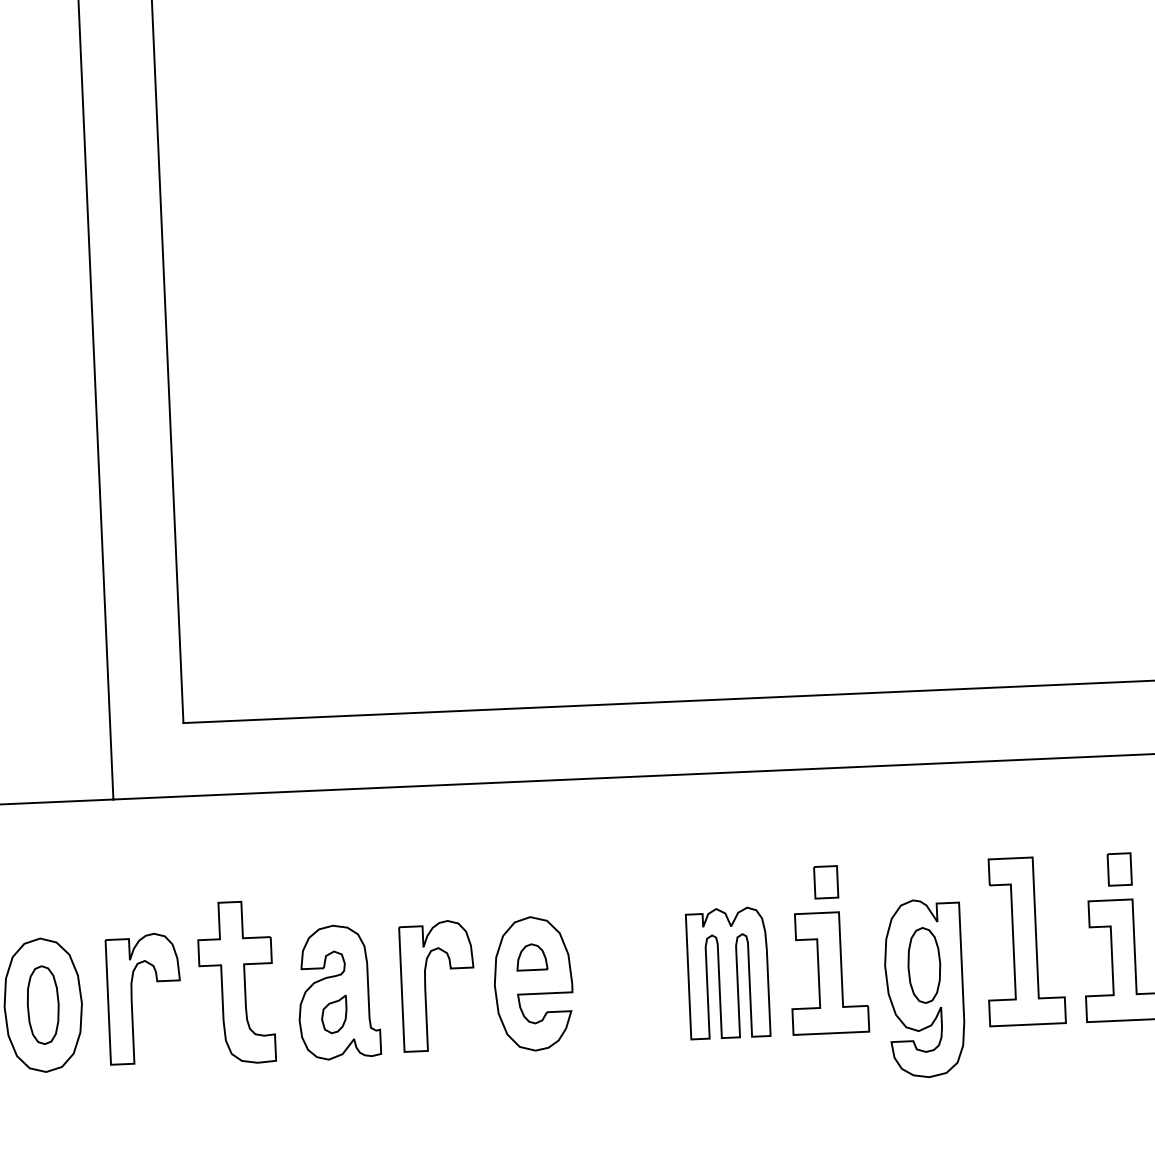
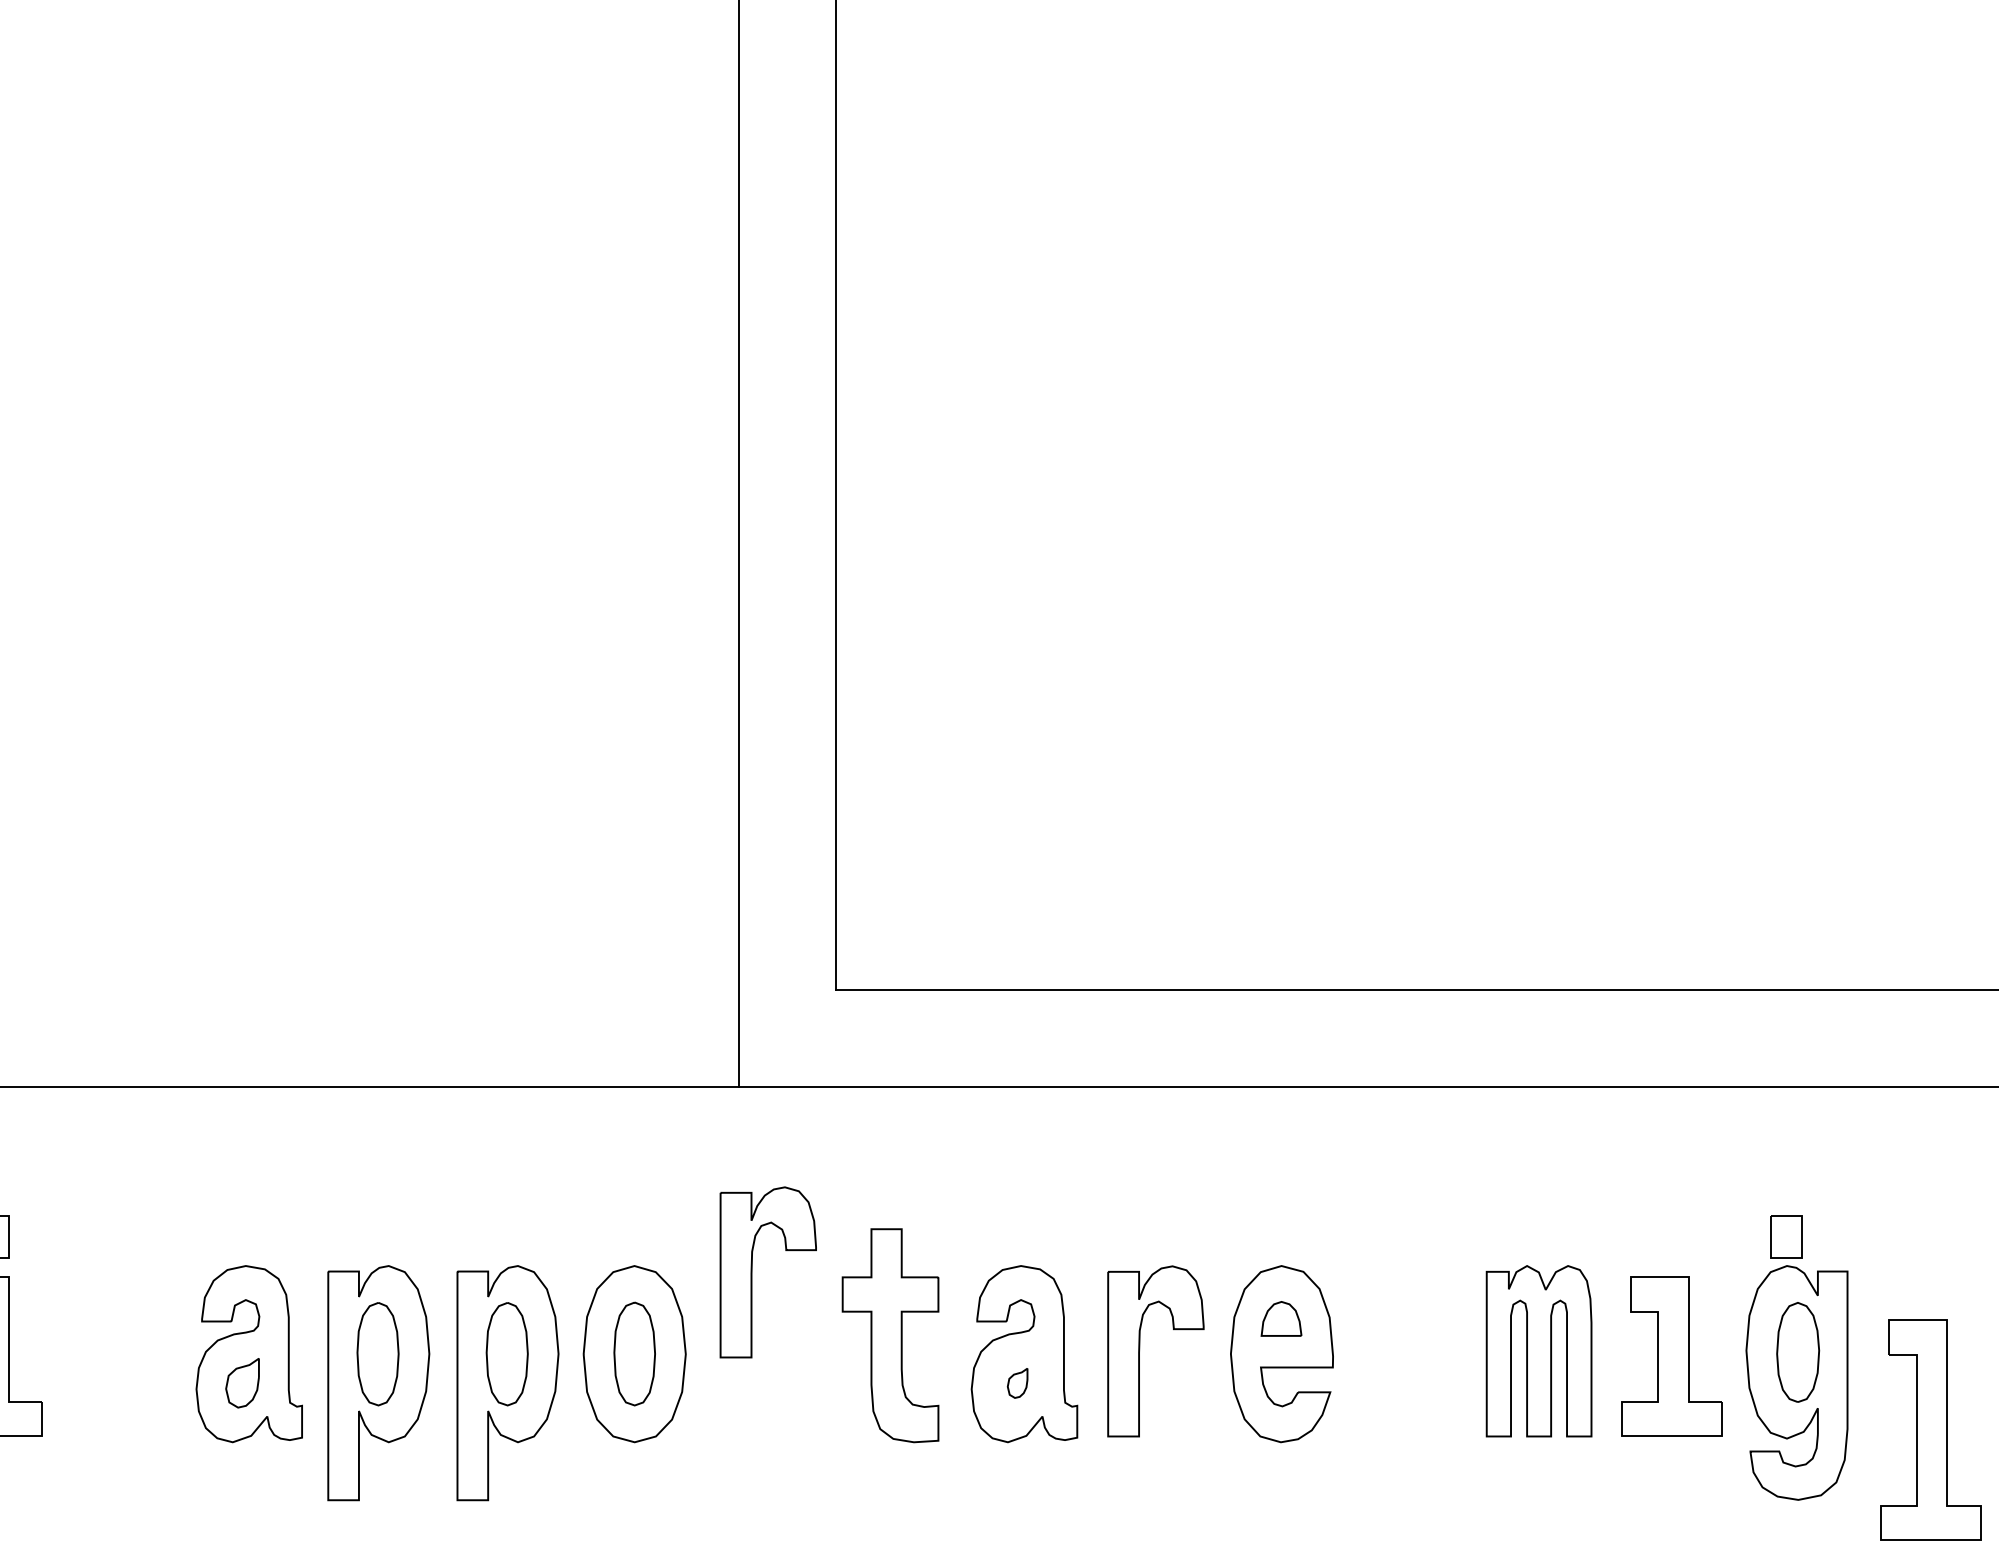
part: (826, 881) -> (1786, 1236), moved
part: (1023, 940) -> (1930, 1429), moved
part: (132, 999) -> (752, 1272), moved
part: (334, 1014) -> (1017, 1383), size x0.6

